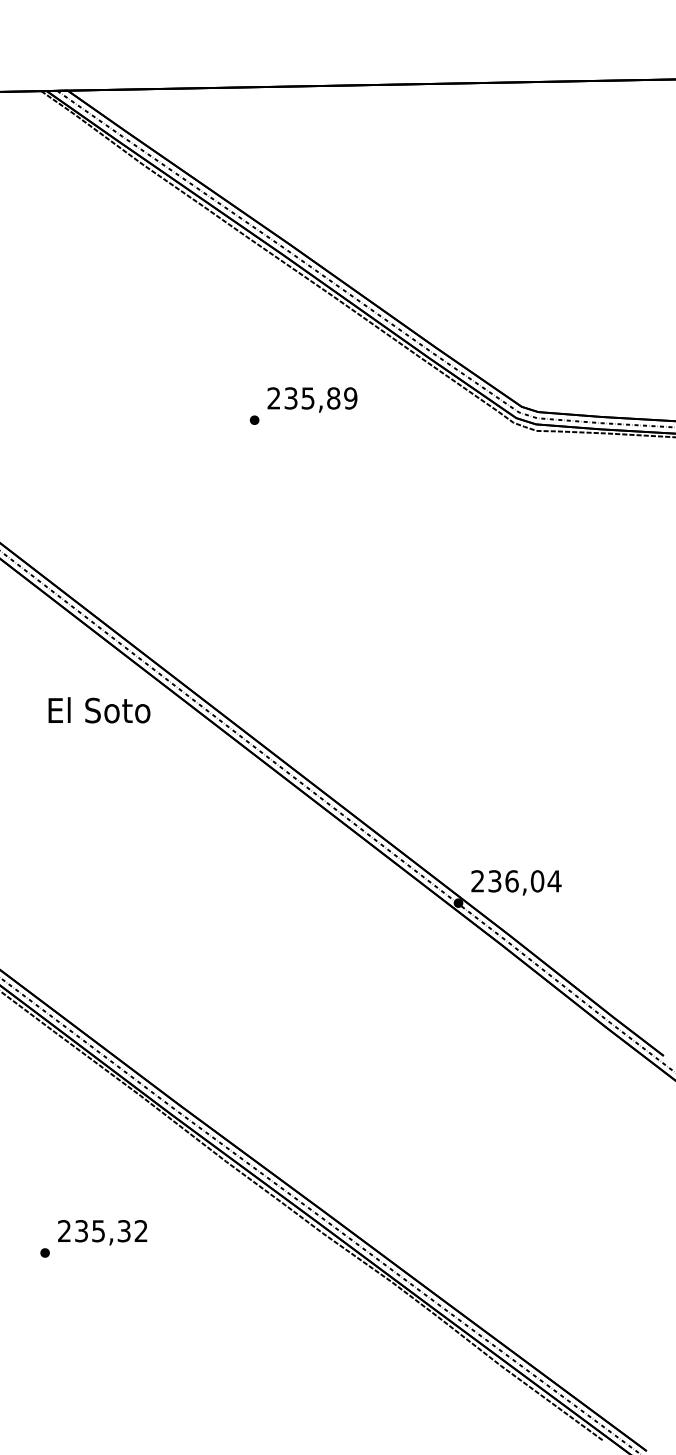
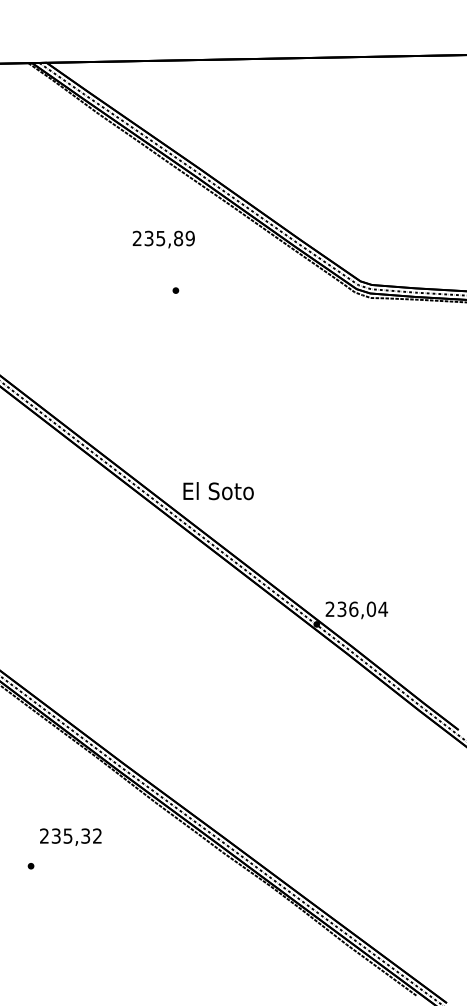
text: (311, 399) -> (163, 239), moved
text: (99, 710) -> (218, 491), moved
text: (102, 1231) -> (70, 836), moved

